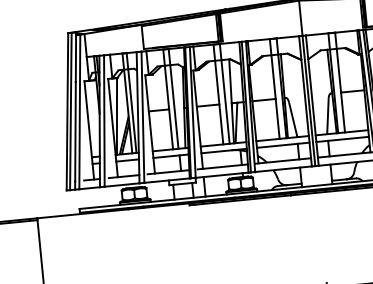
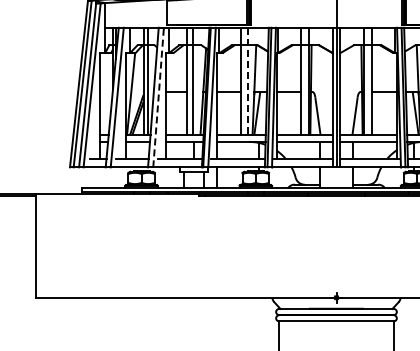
line: (224, 94) -> (247, 81), solid -> dashed
line: (142, 117) -> (158, 97), solid -> dashed

